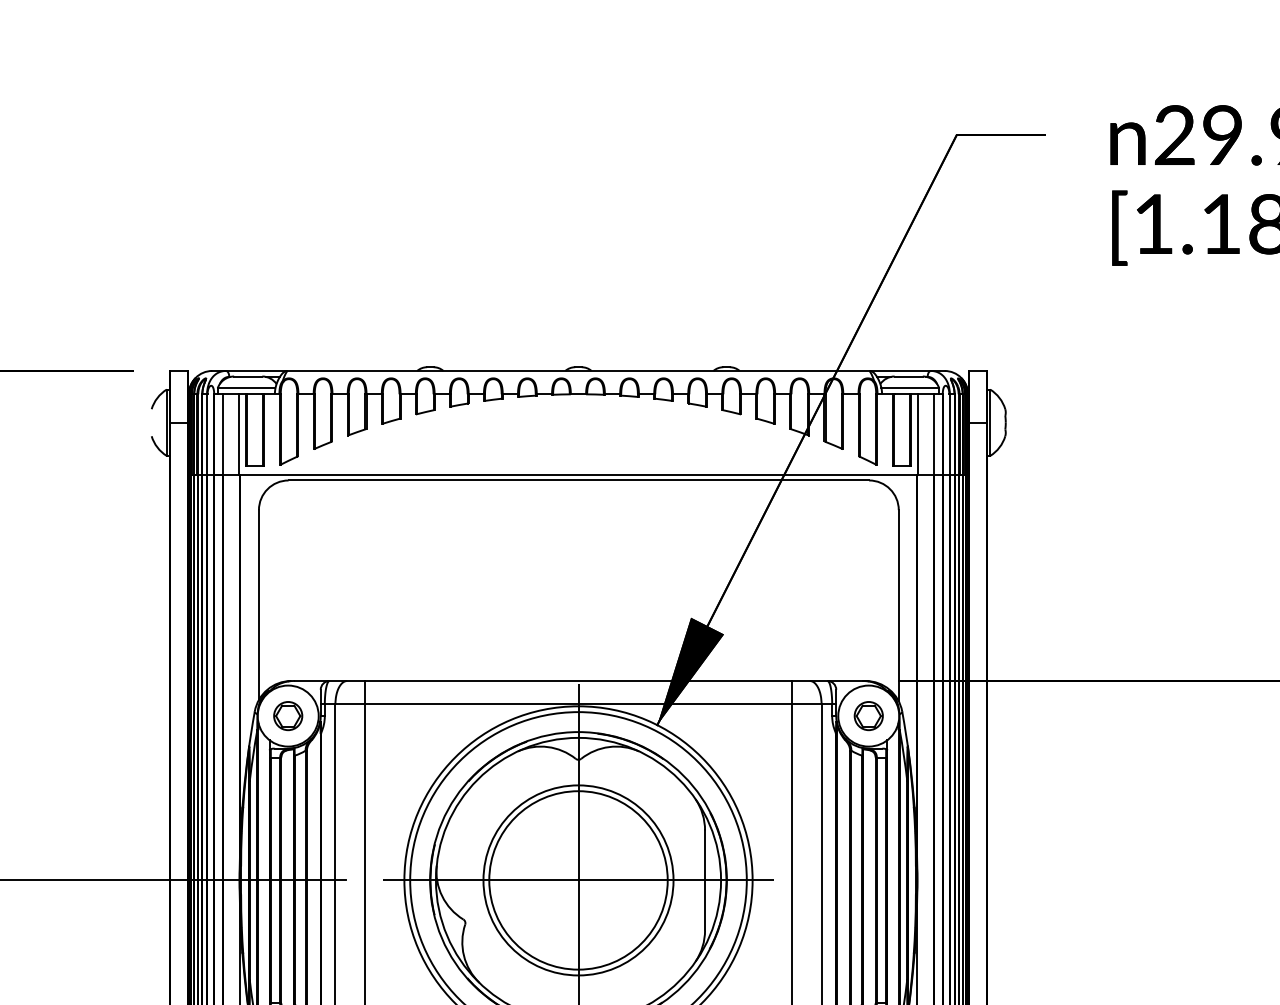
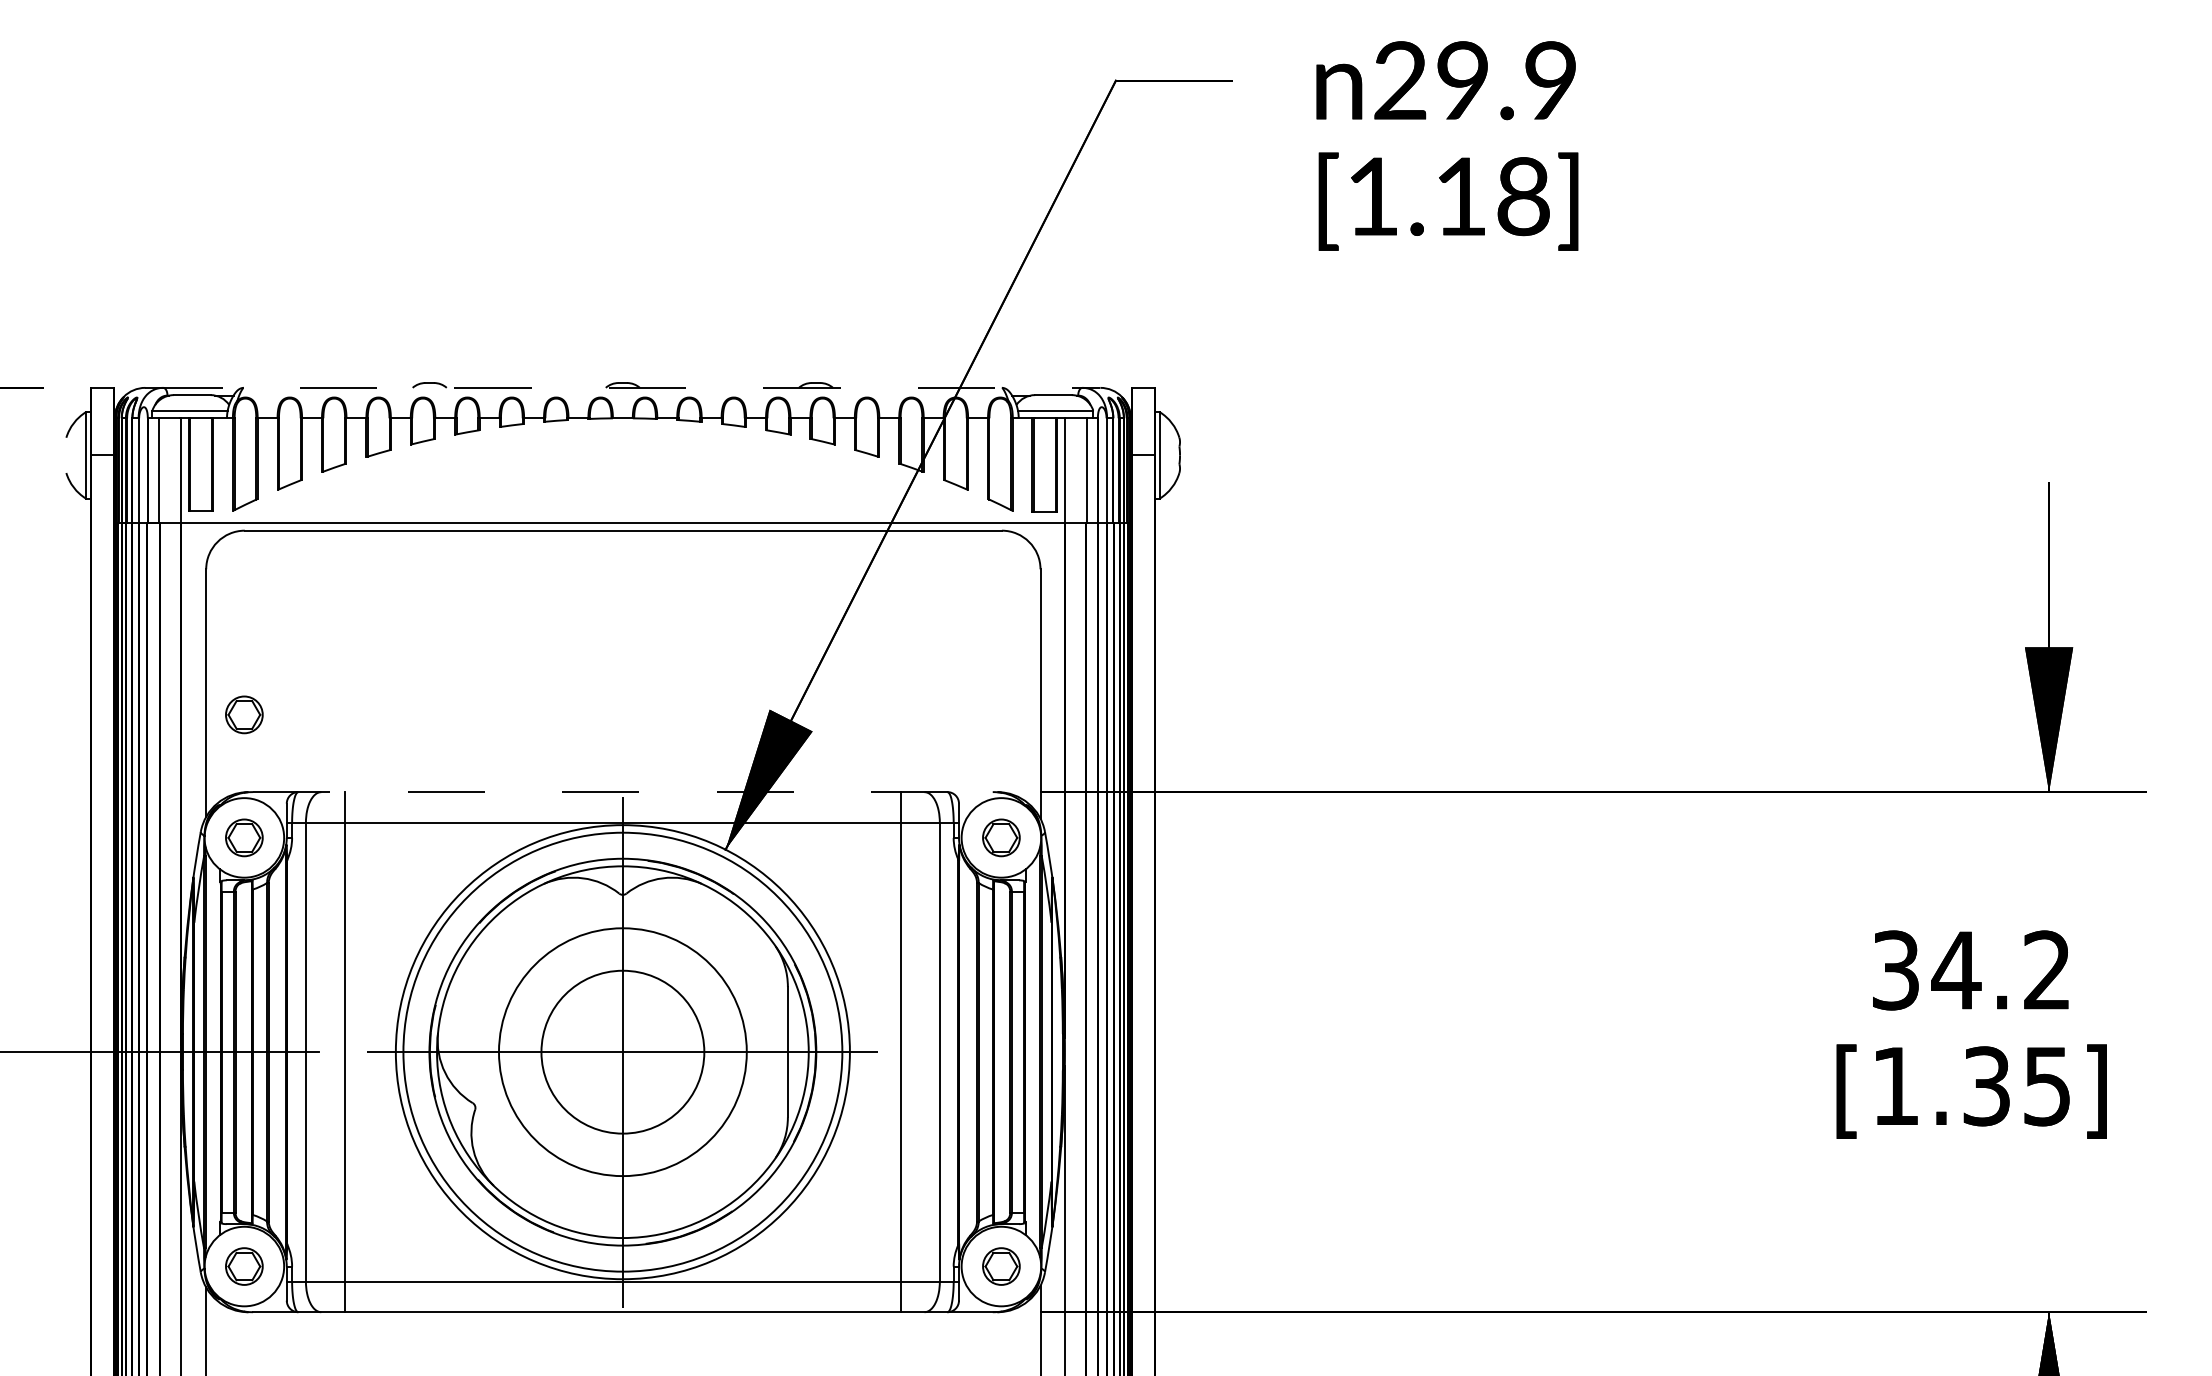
line: (578, 370) -> (623, 387), solid -> dashed
part: (288, 621) -> (244, 714), added
line: (580, 681) -> (625, 792), solid -> dashed
circle: (578, 879) -> (622, 1051), size x0.7

